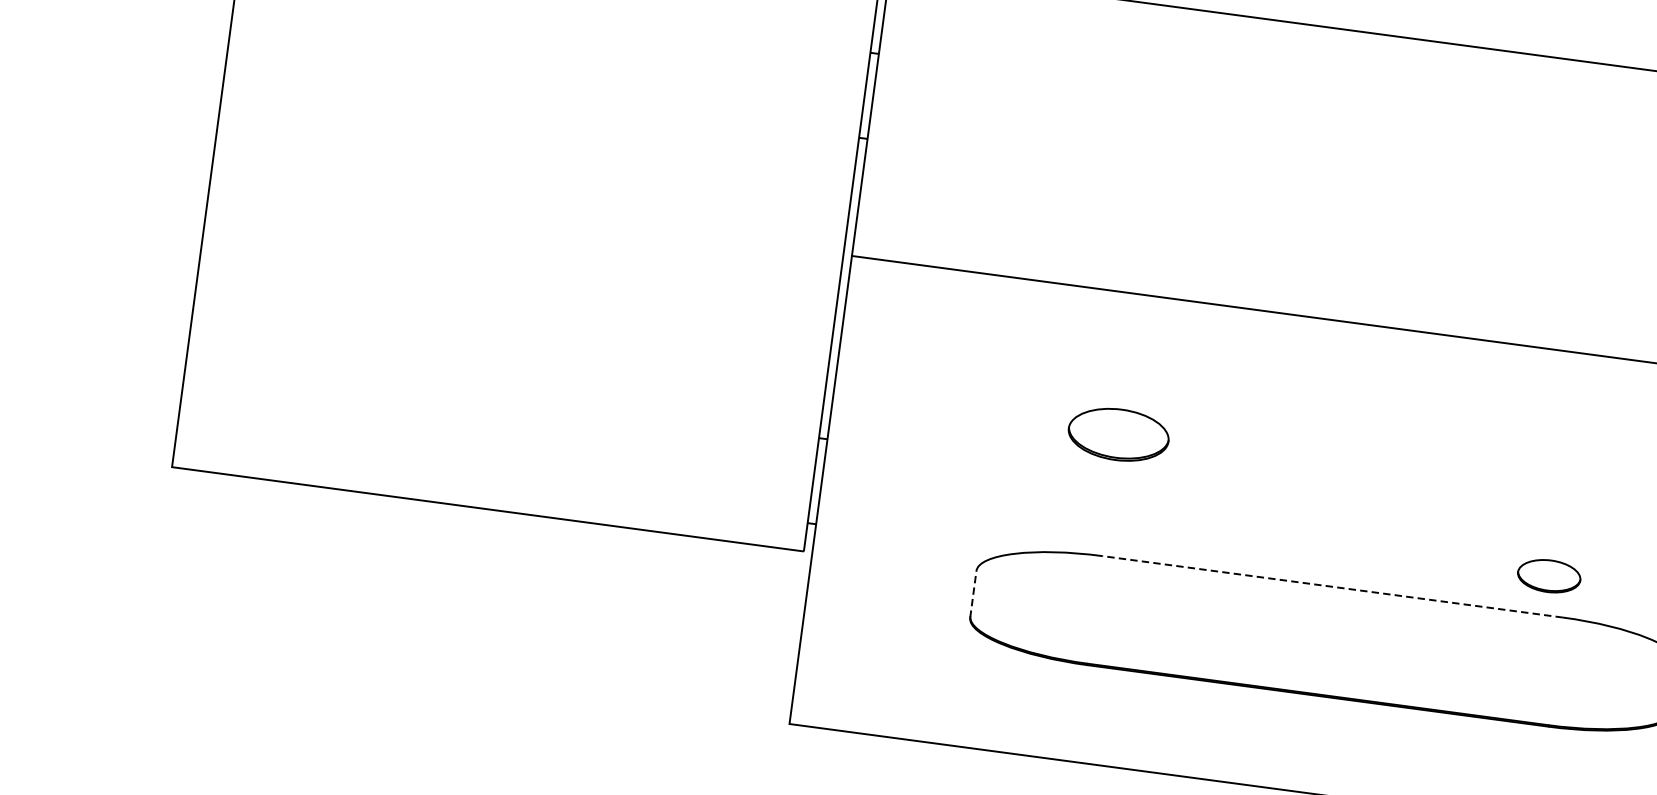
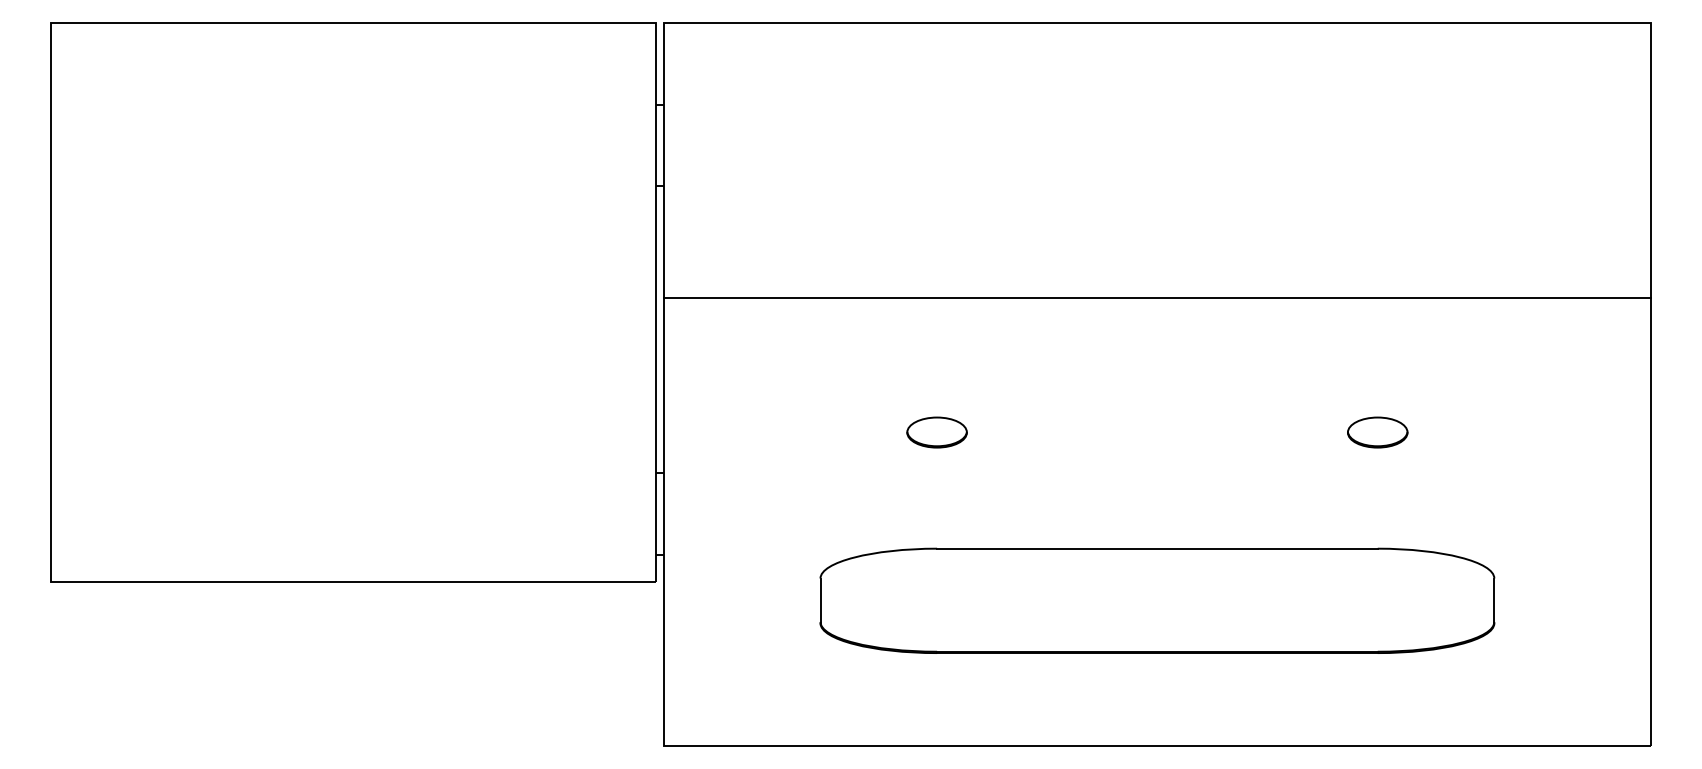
part: (1118, 434) -> (936, 432), size x0.62
part: (1548, 576) -> (1377, 432), moved
line: (1331, 586) -> (1156, 548), dashed -> solid
line: (973, 593) -> (820, 600), dashed -> solid

